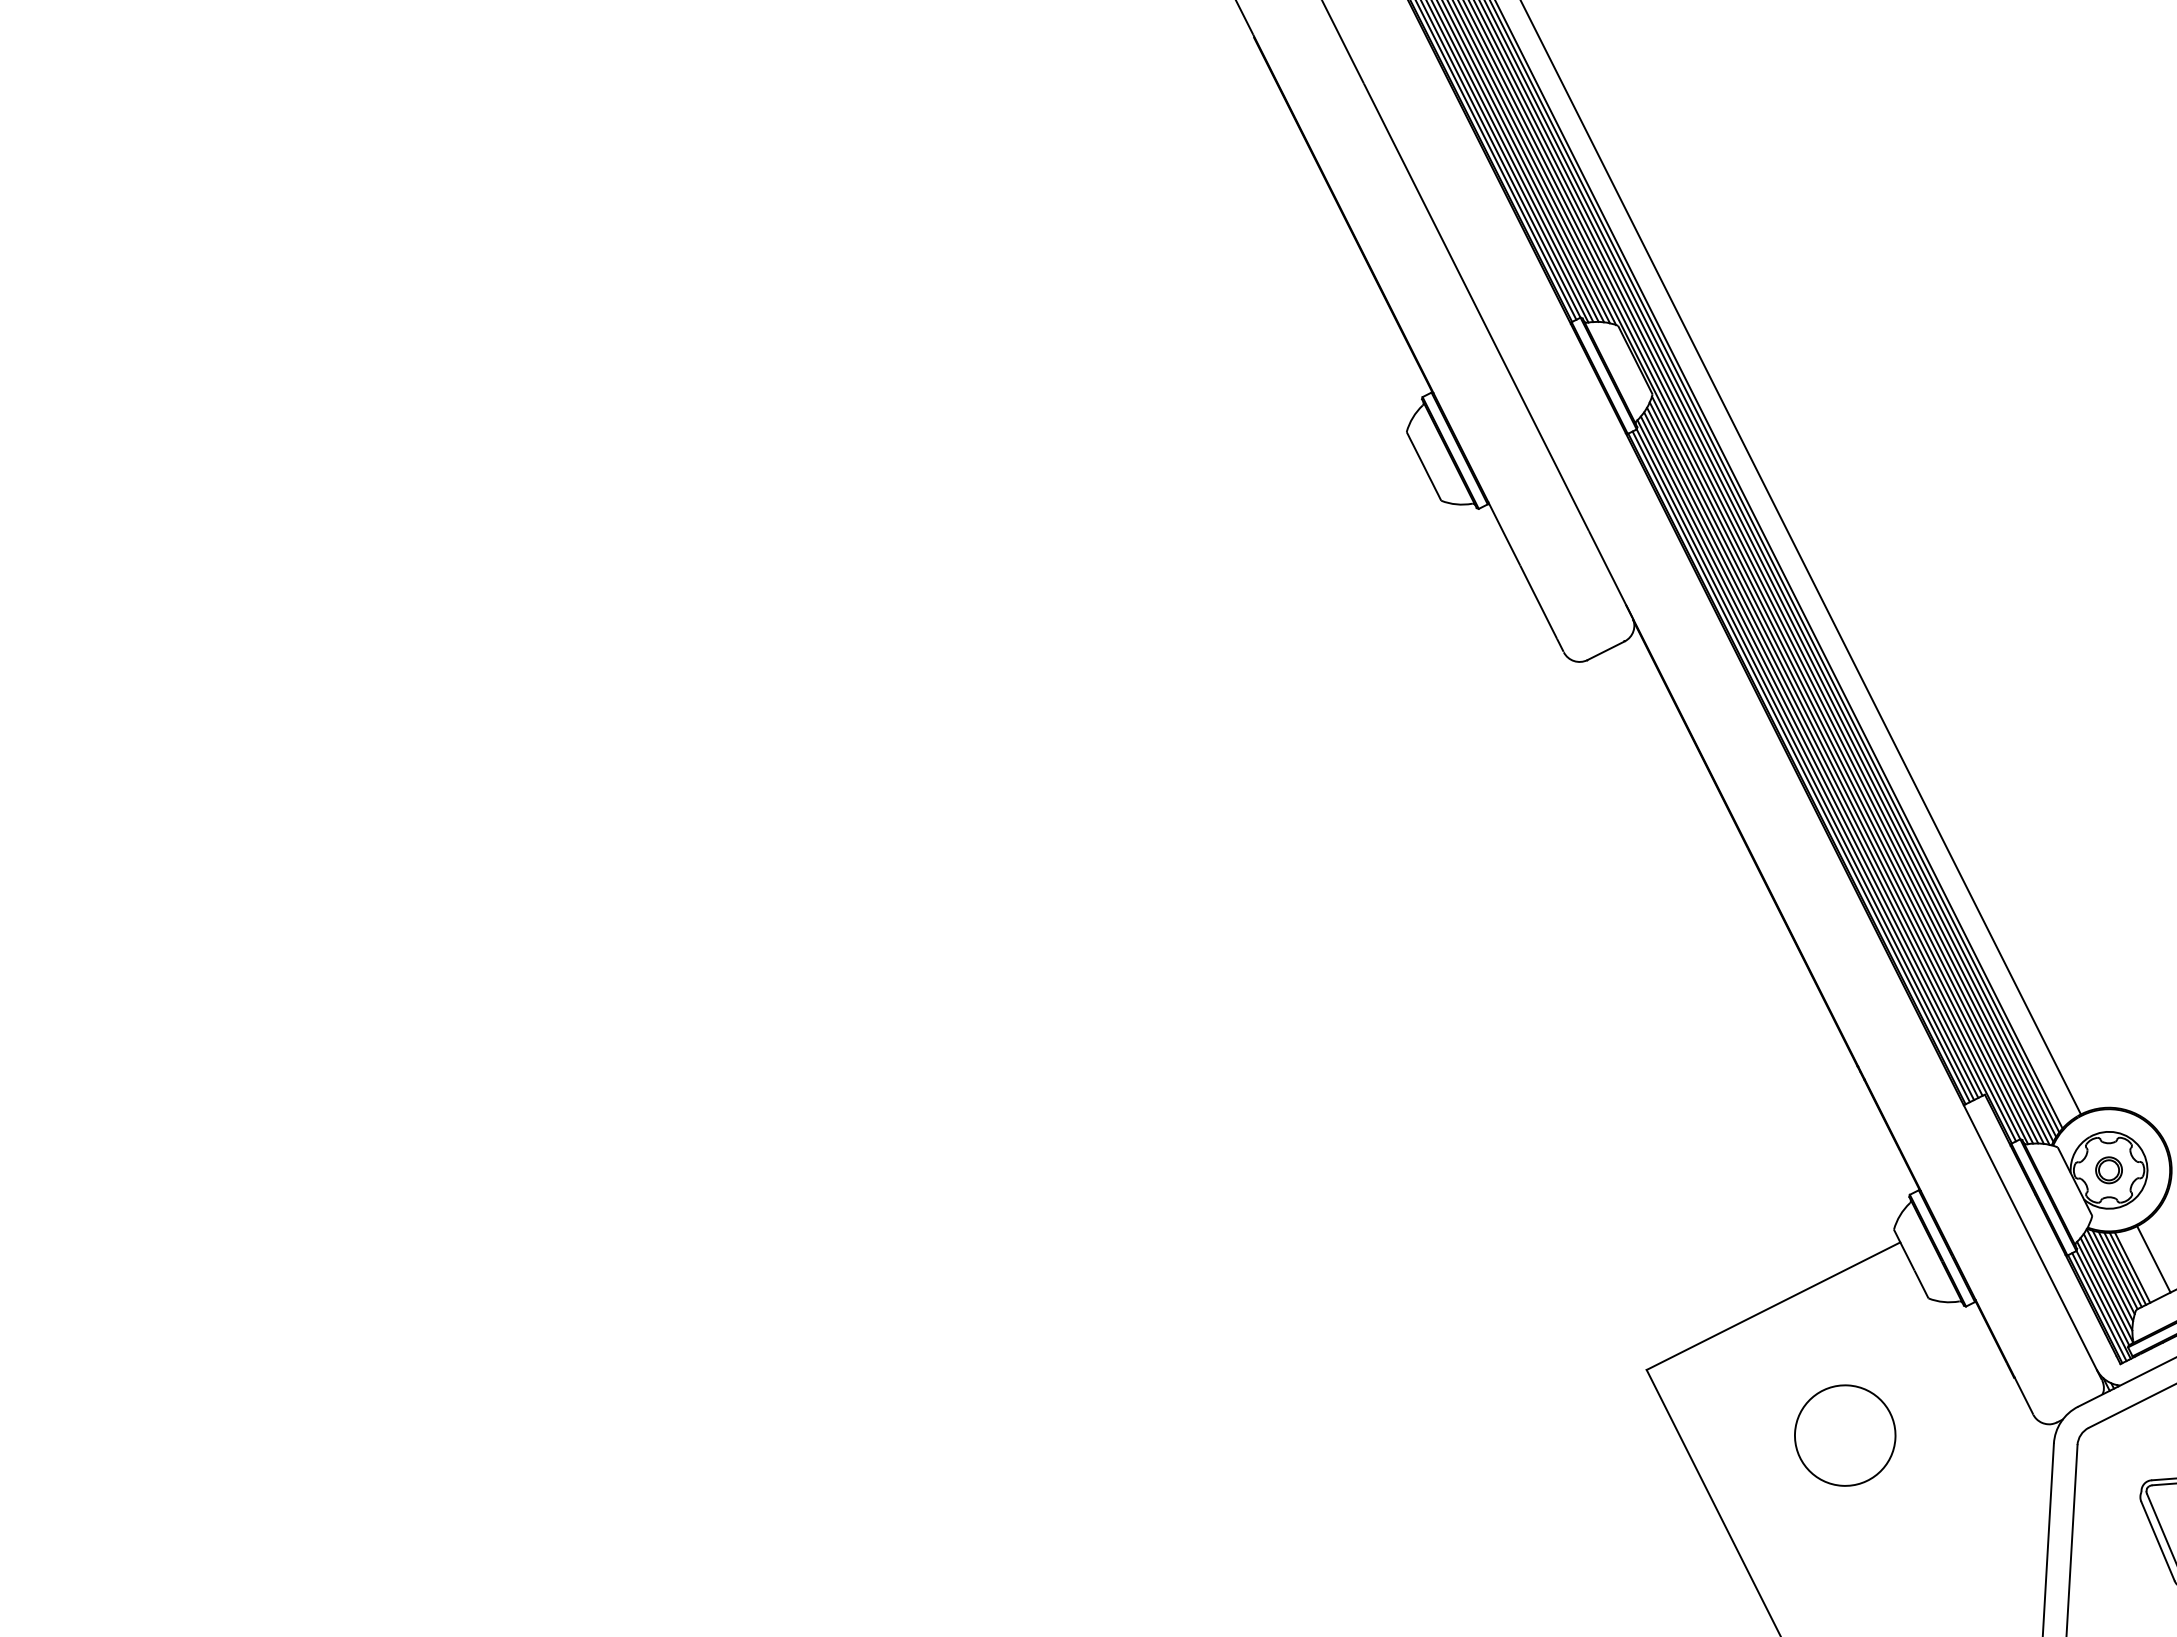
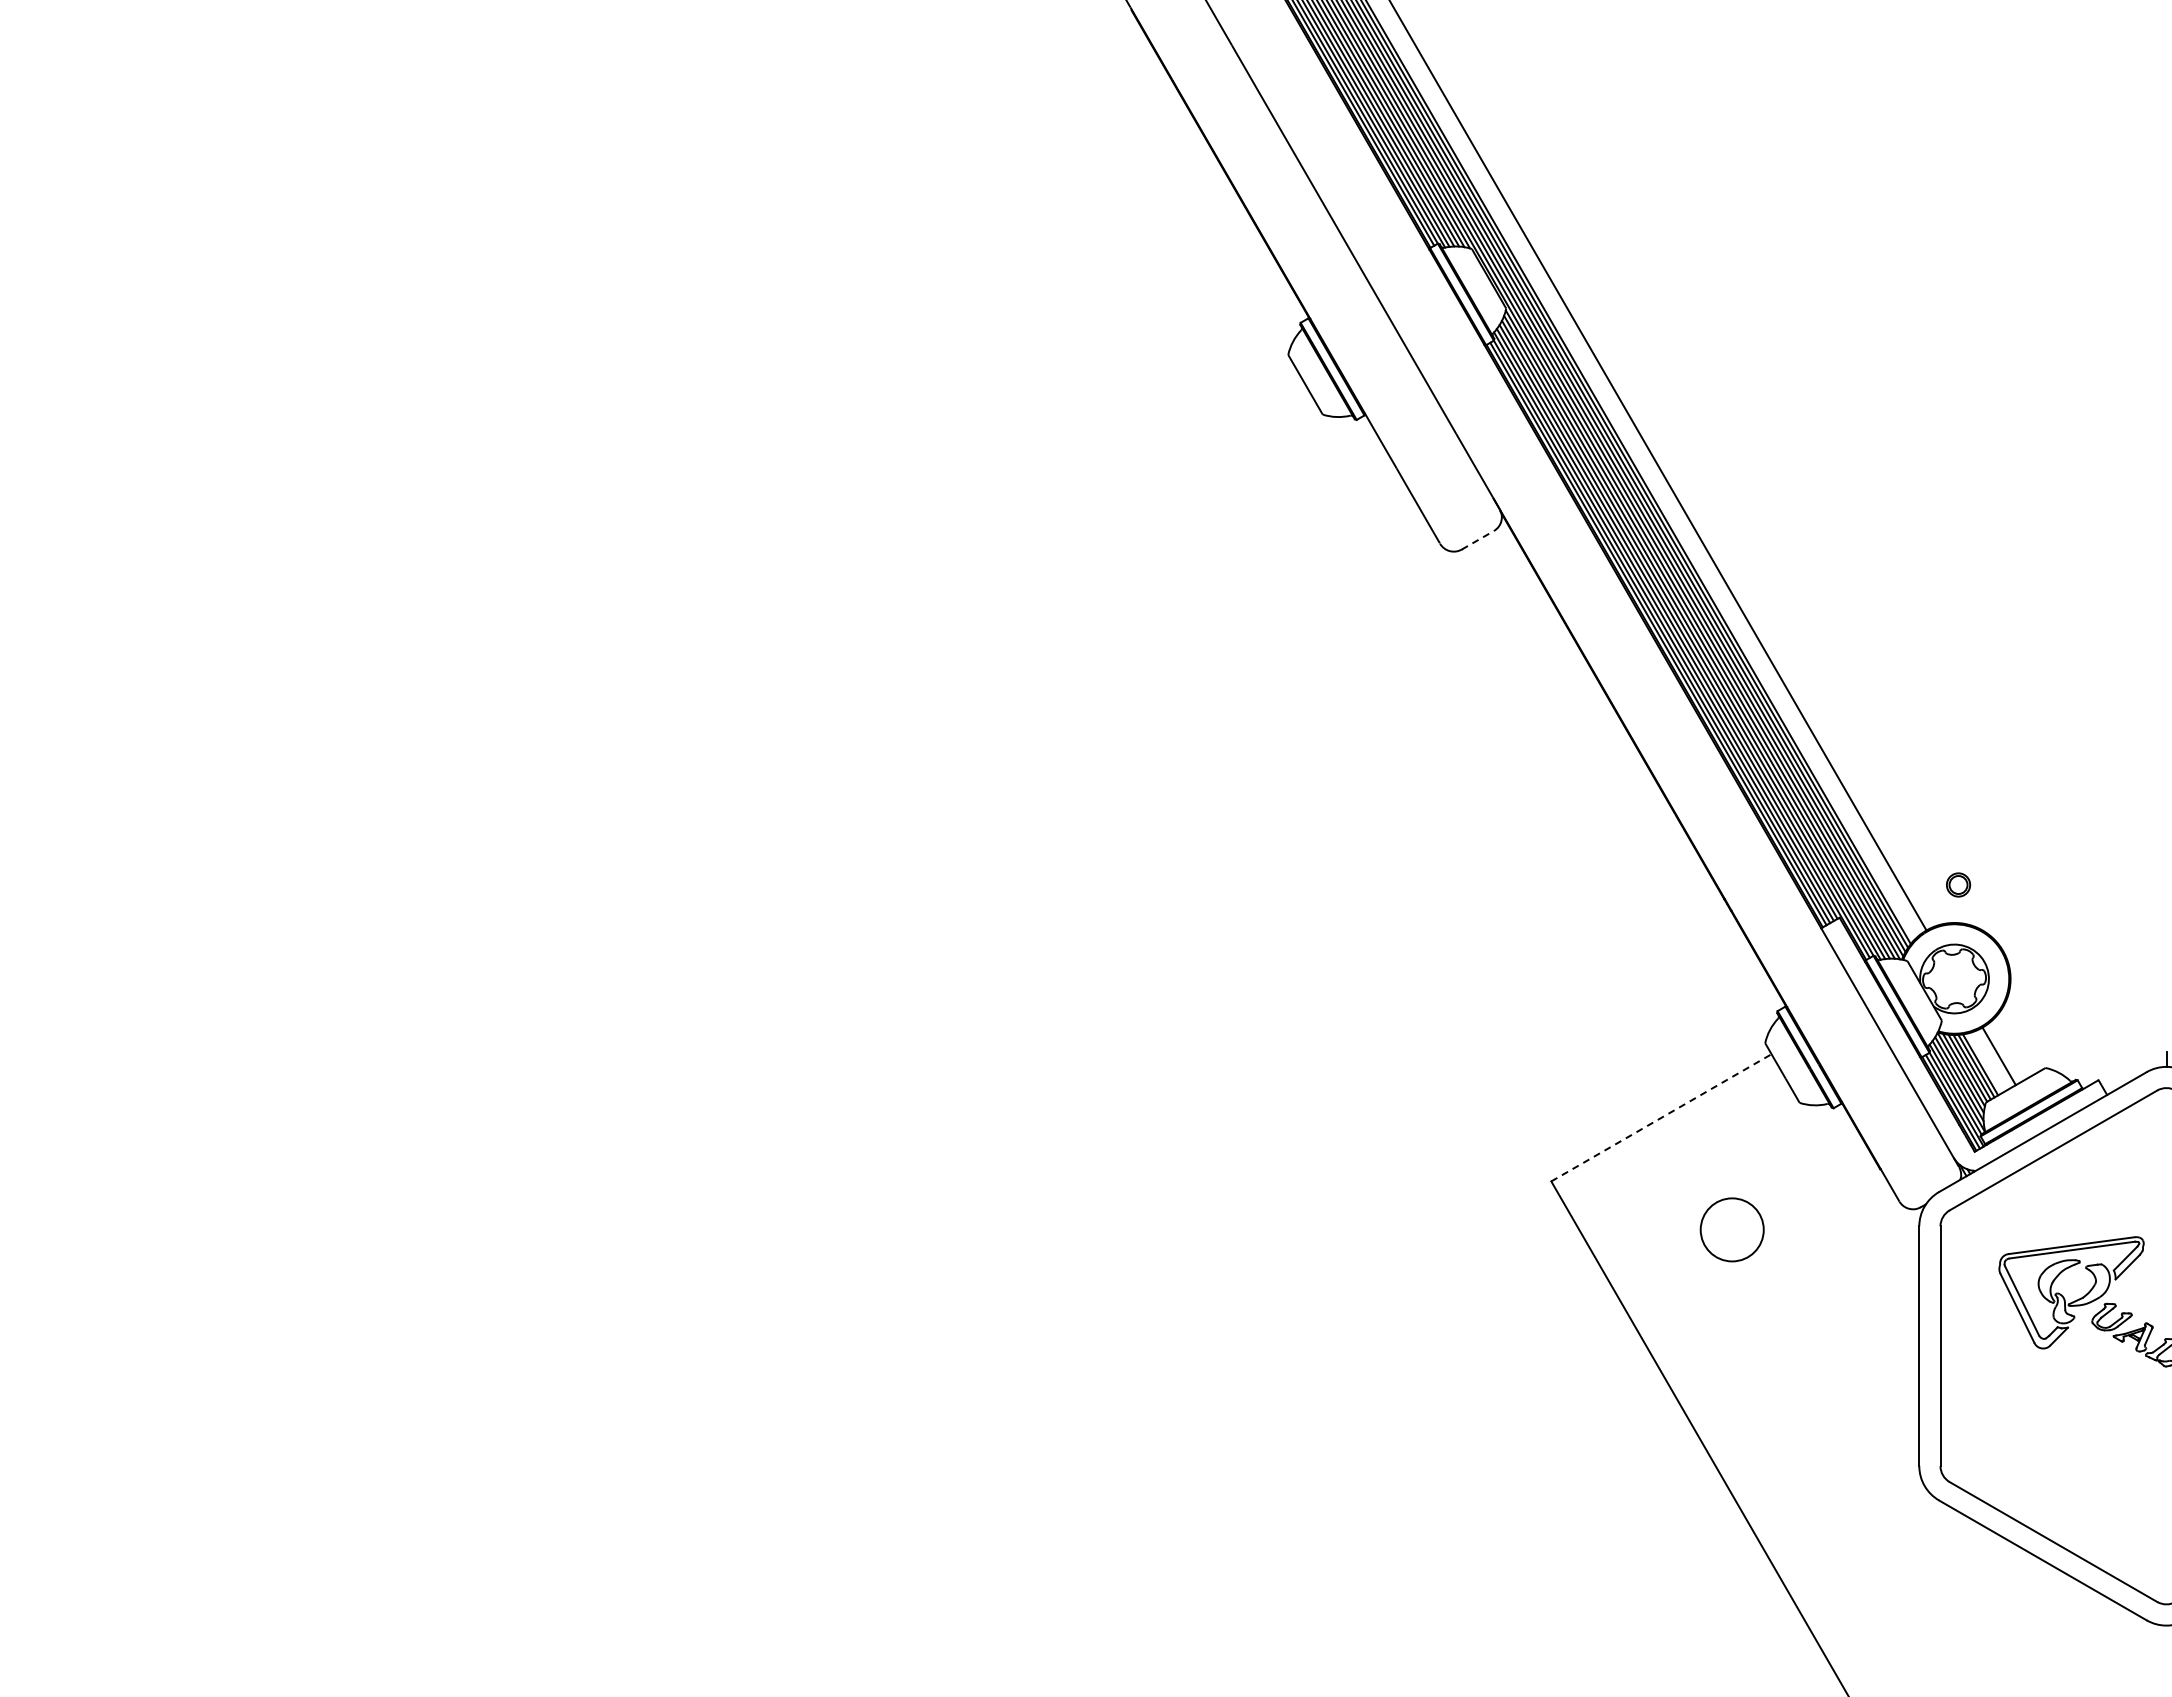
line: (1605, 651) -> (1477, 540), solid -> dashed
part: (2109, 1169) -> (1958, 884), moved
line: (1773, 1305) -> (1661, 1117), solid -> dashed
circle: (1845, 1435) -> (1732, 1229), size x0.7

